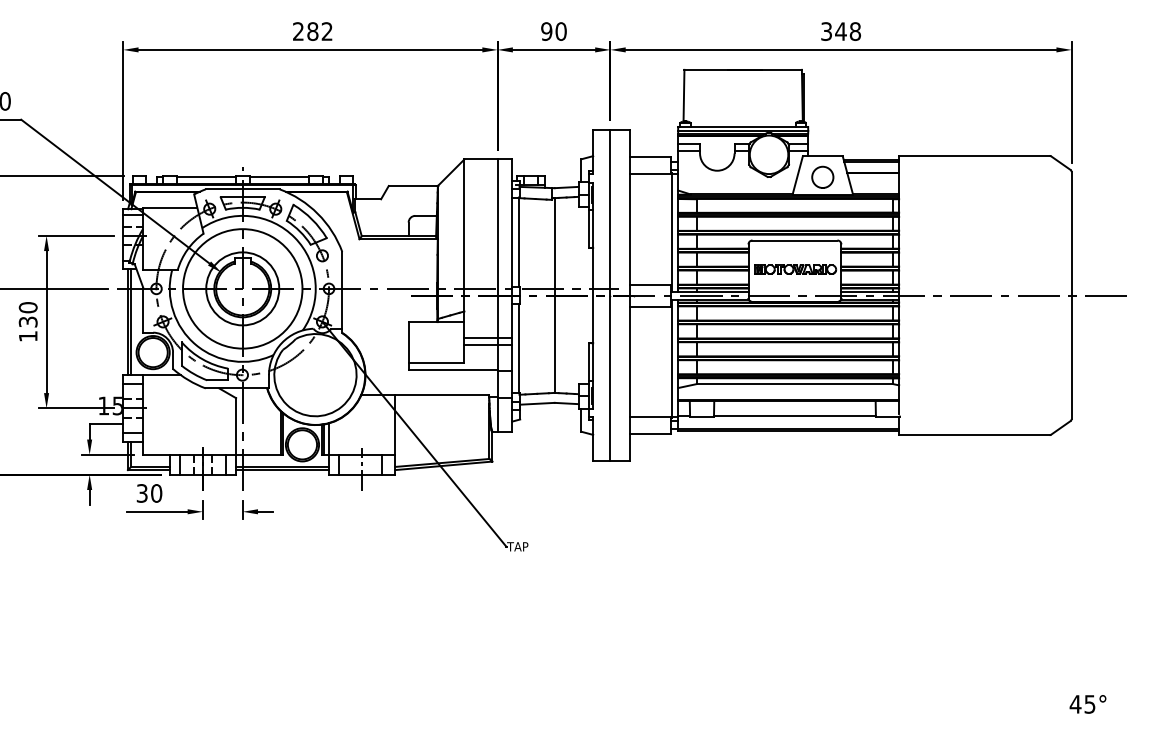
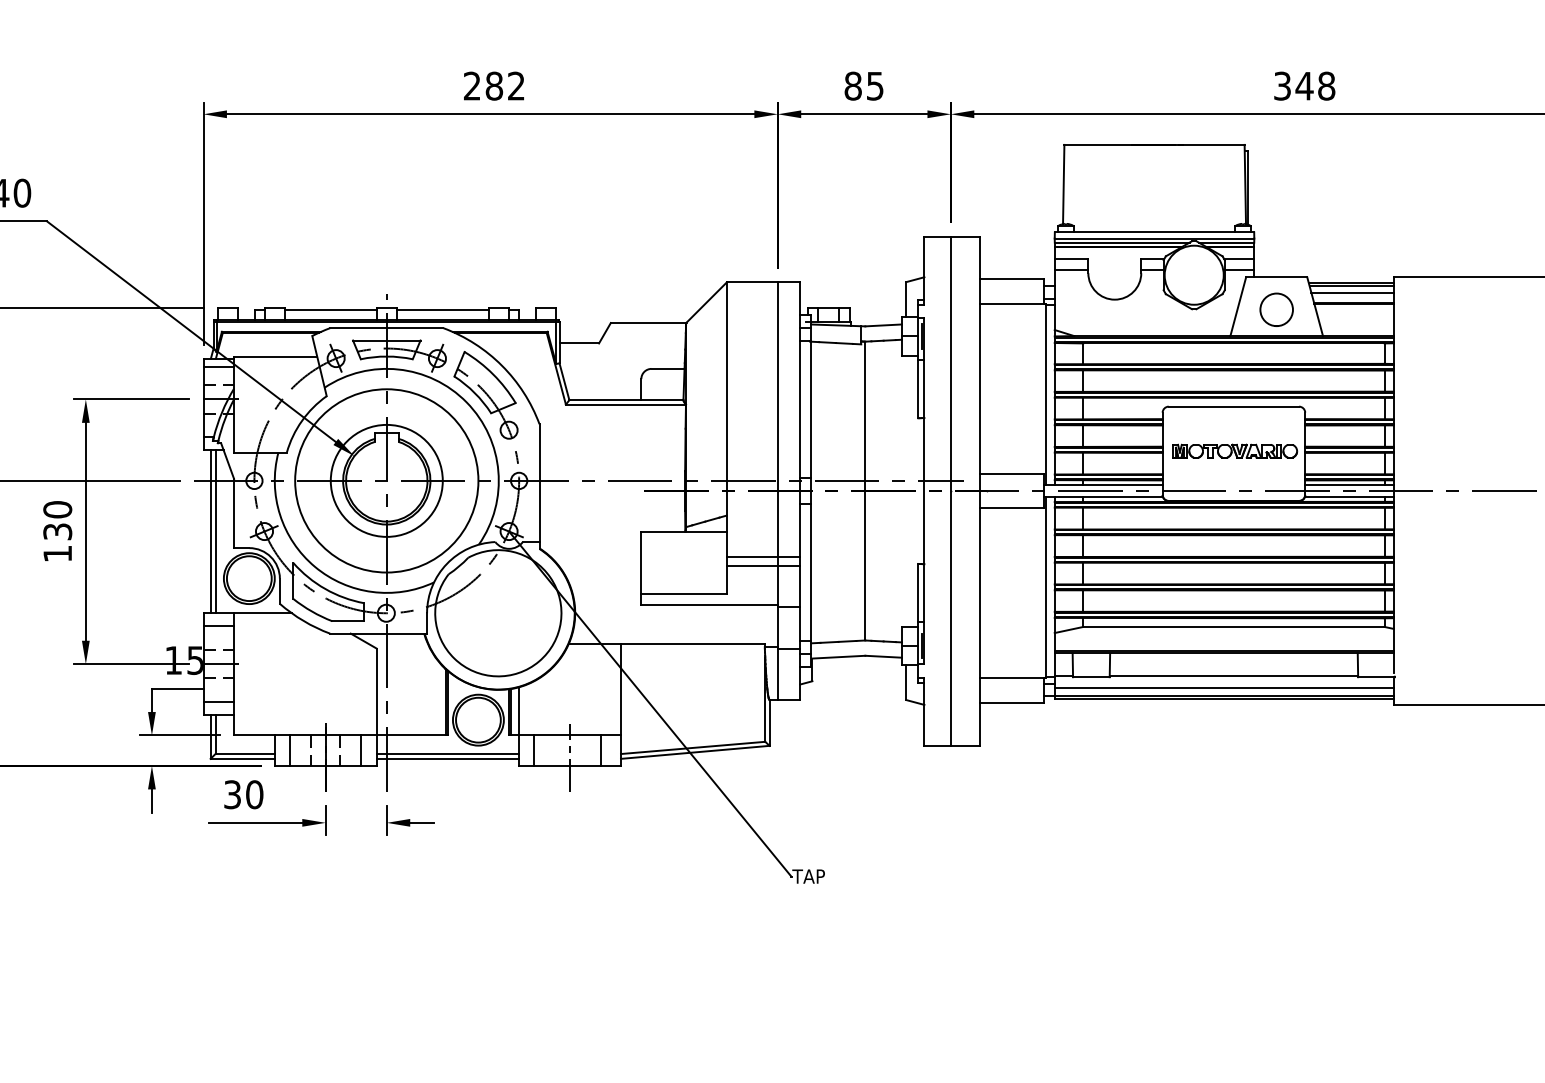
text: (553, 31) -> (863, 86), 90 -> 85
line: (872, 166) -> (1352, 293), added
line: (788, 424) -> (1224, 688), added

